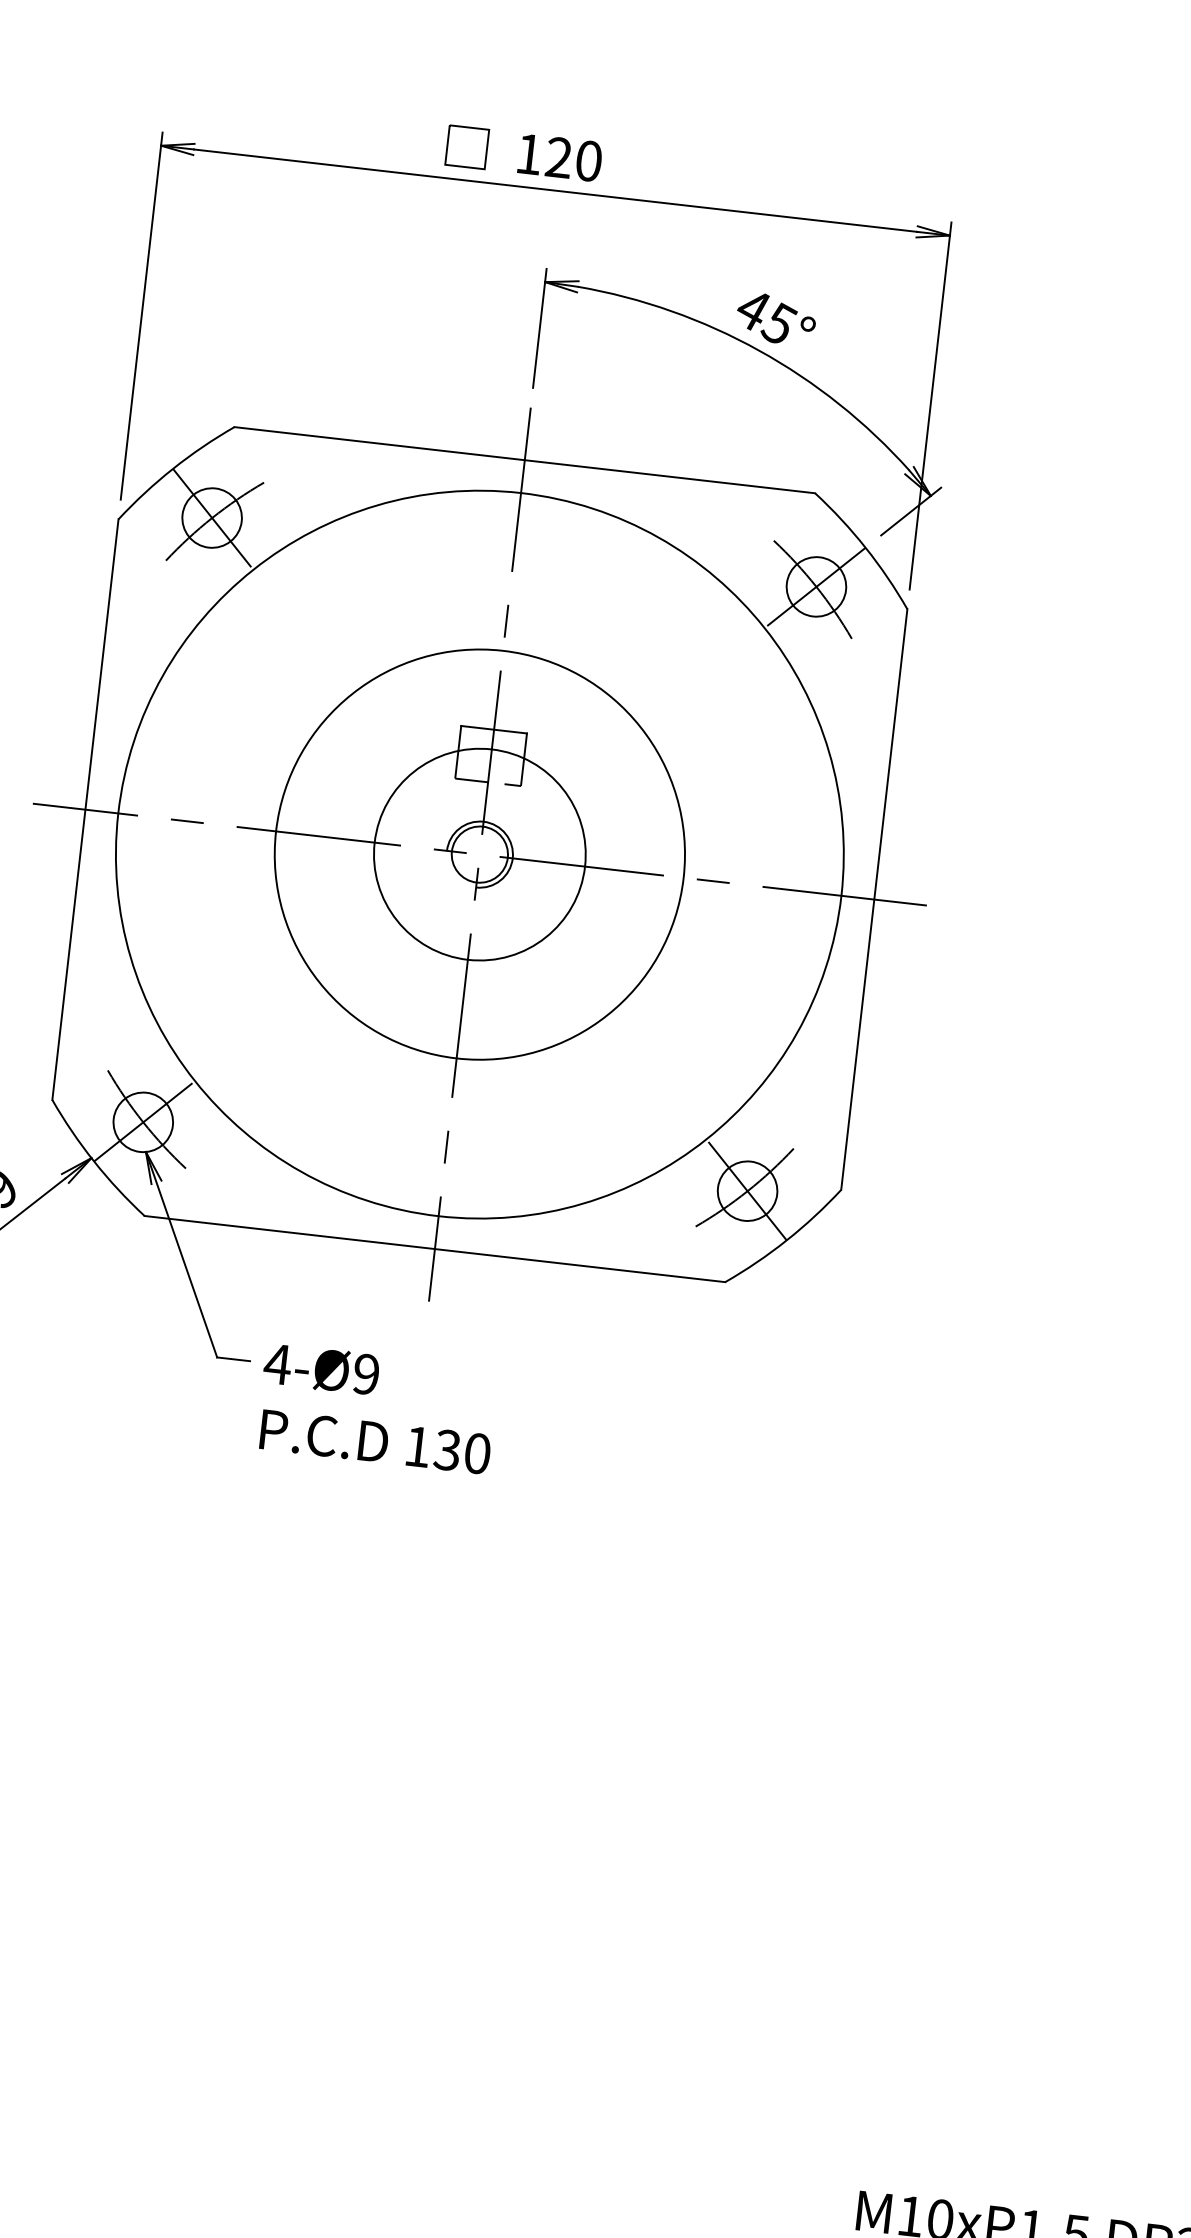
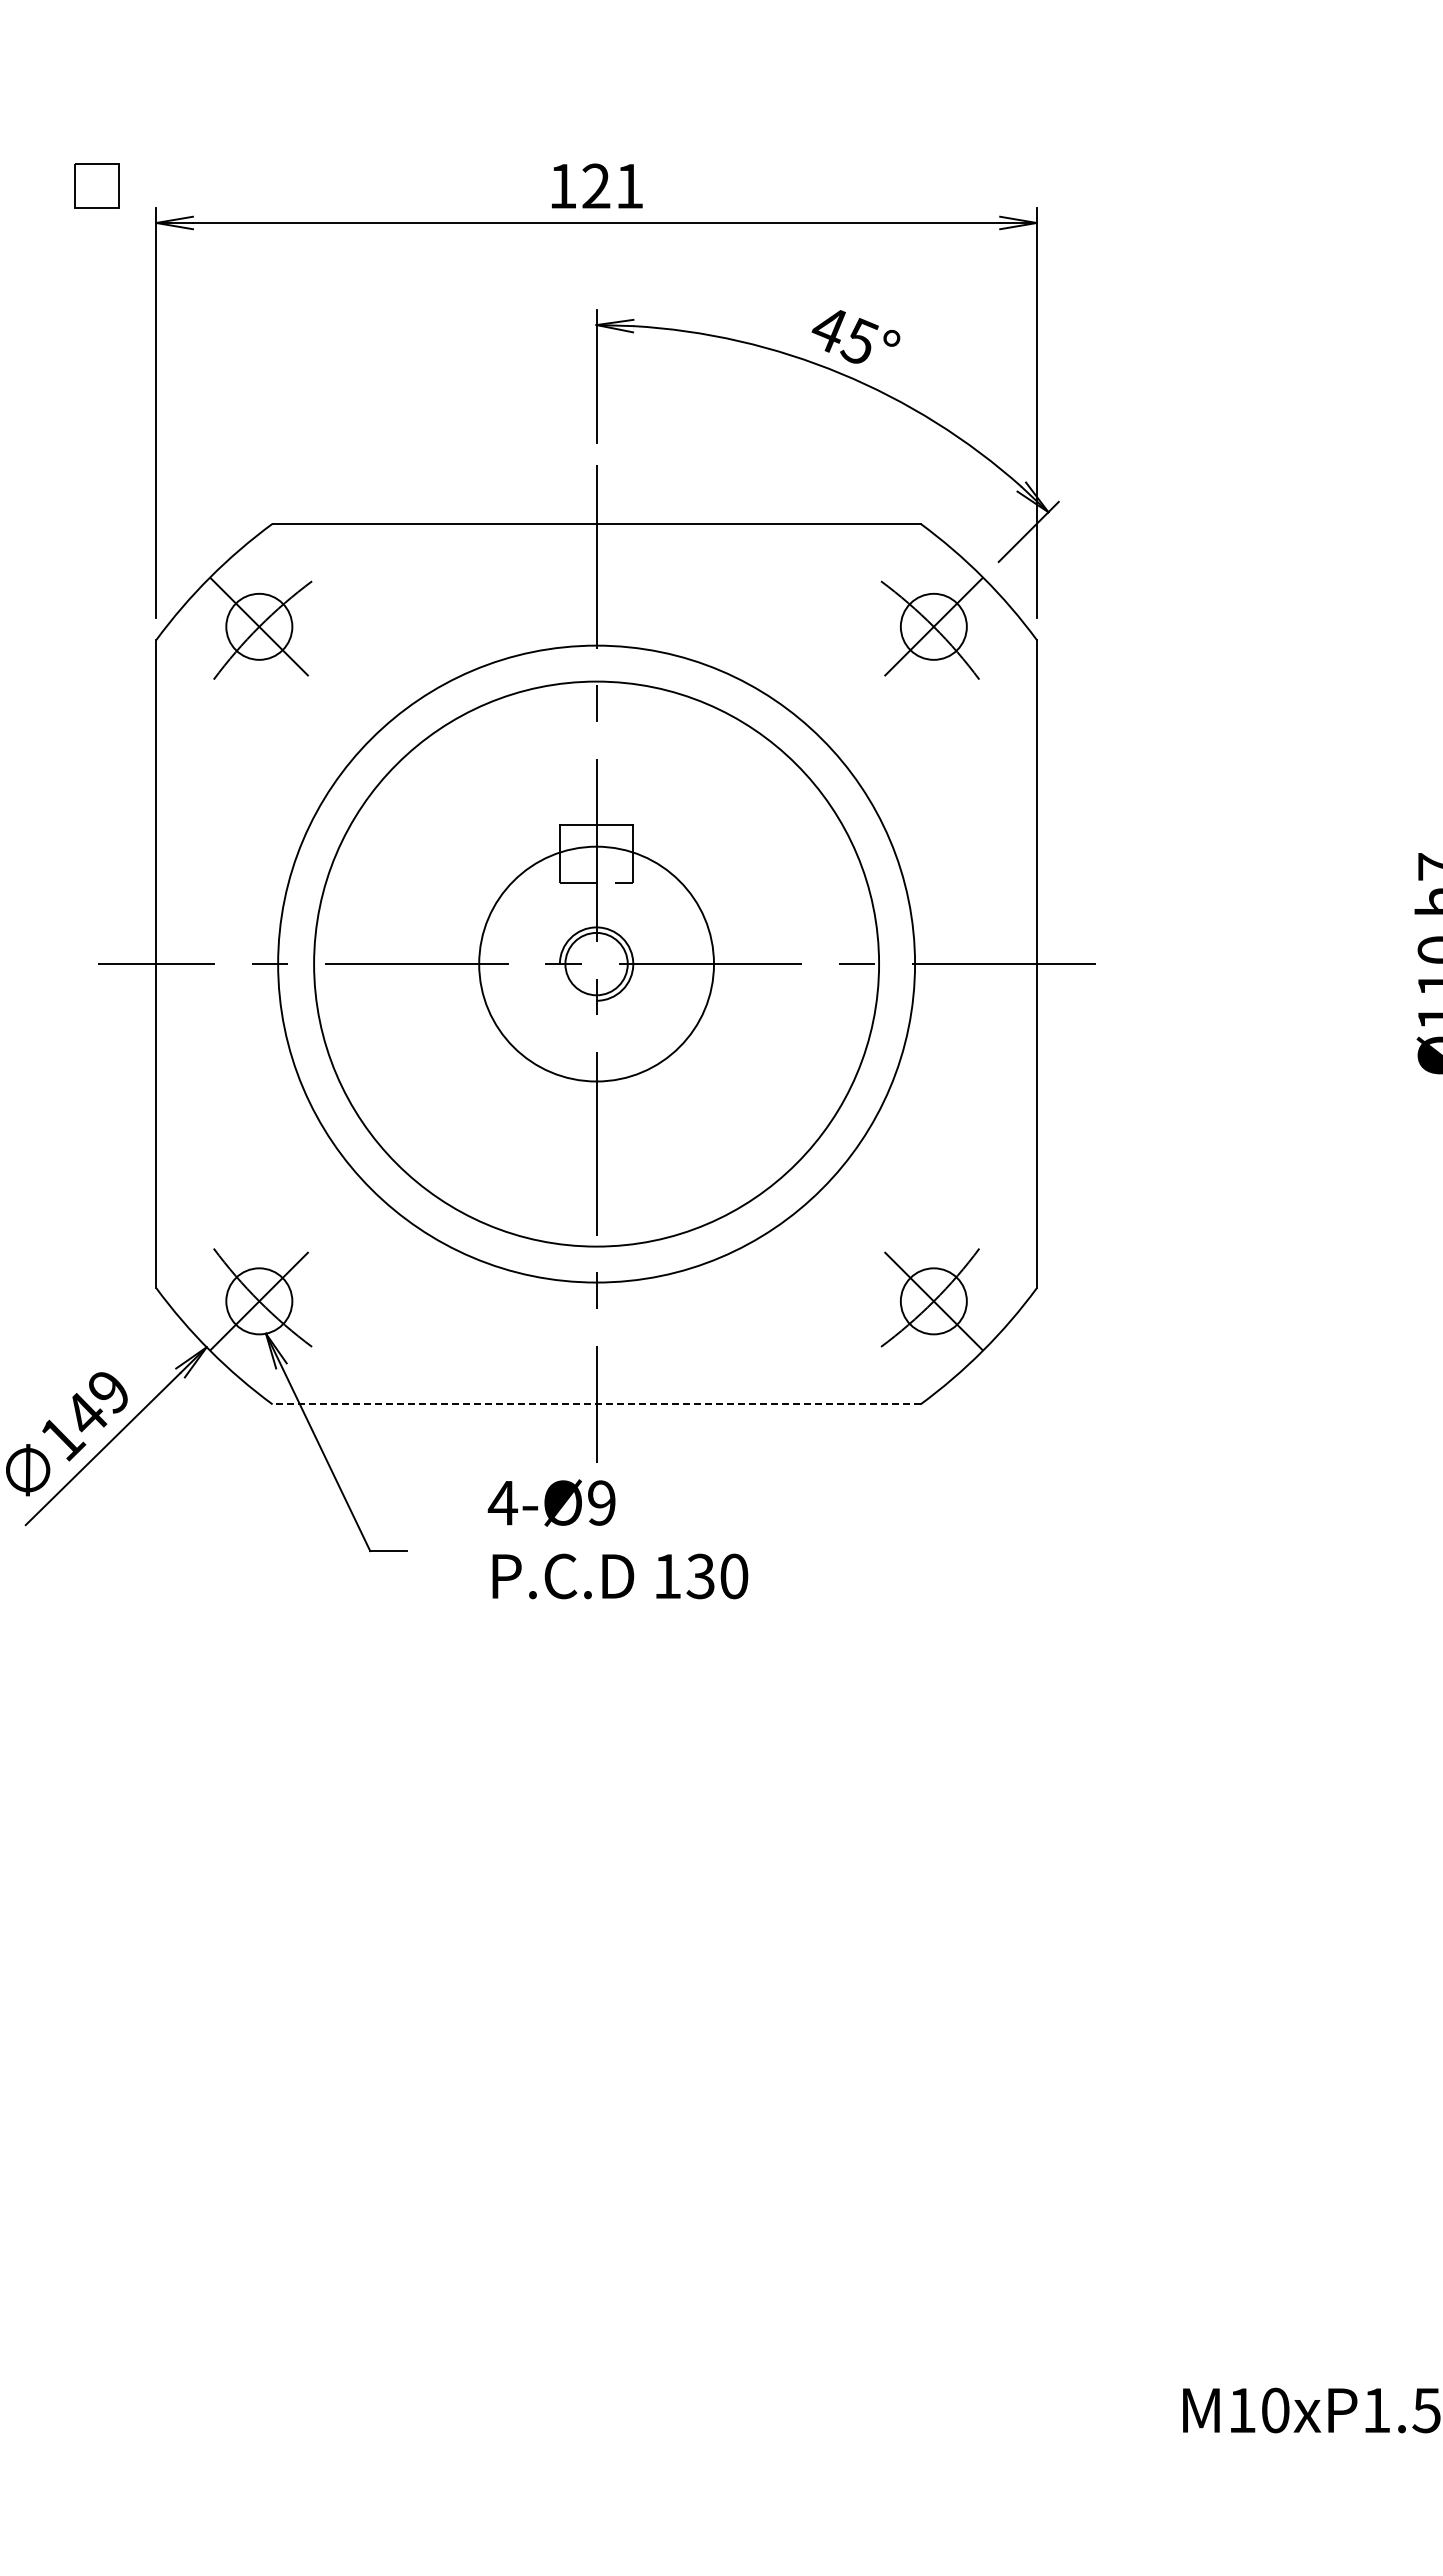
part: (466, 146) -> (96, 185), moved
text: (588, 160) -> (629, 185), 120 -> 121
circle: (479, 854) -> (596, 963), size x0.7
circle: (479, 854) -> (596, 963), size x1.4
line: (434, 1249) -> (596, 1404), solid -> dashed
text: (376, 1408) -> (617, 1539), moved

